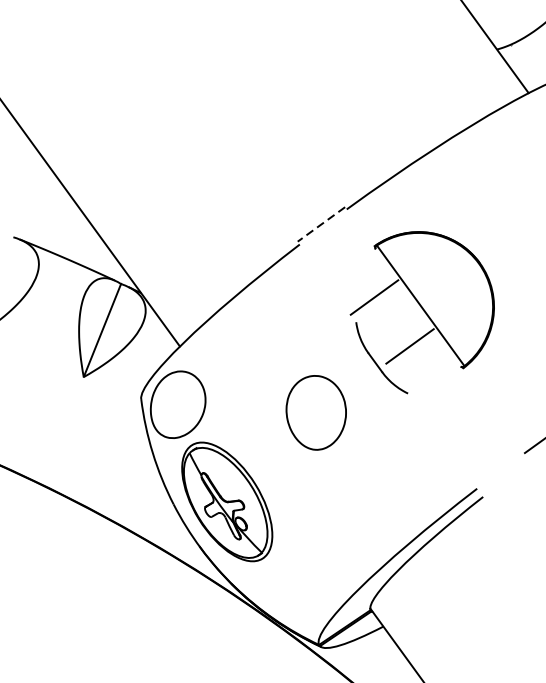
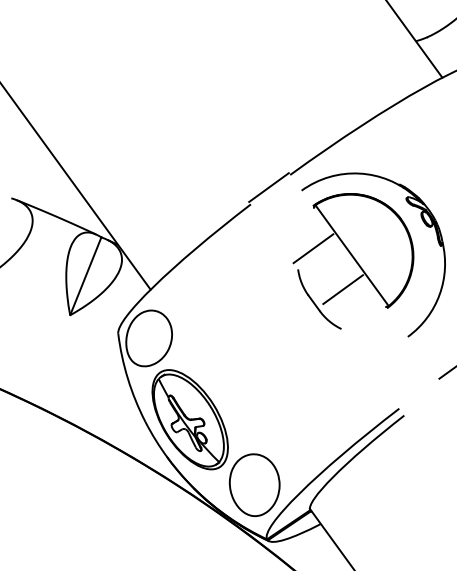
line: (322, 224) -> (269, 187), dashed -> solid
part: (504, 265) -> (422, 221), added
part: (316, 412) -> (254, 484), moved

